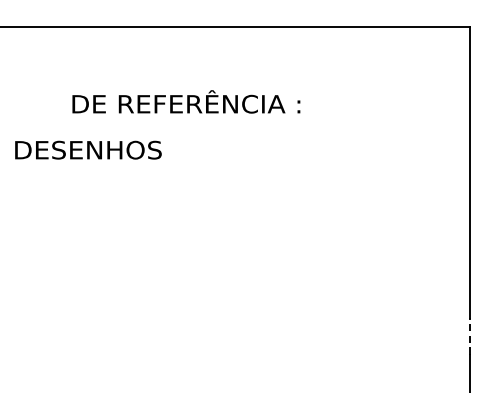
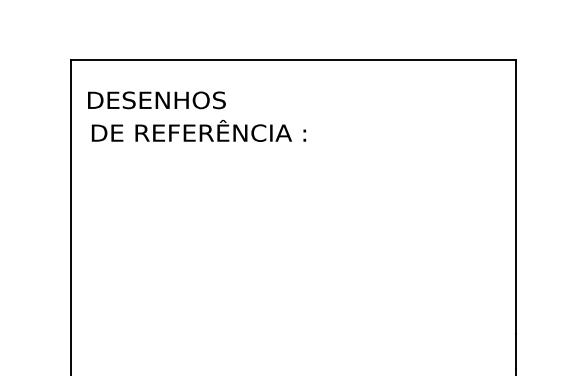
text: (185, 101) -> (198, 130), moved
text: (88, 150) -> (156, 100), moved
line: (469, 335) -> (515, 350), dashed -> solid

